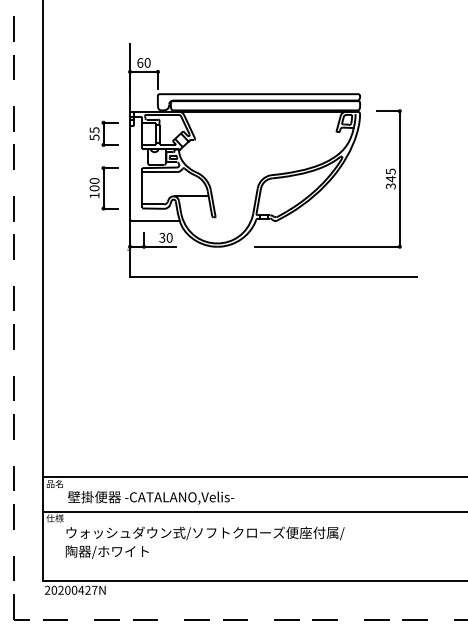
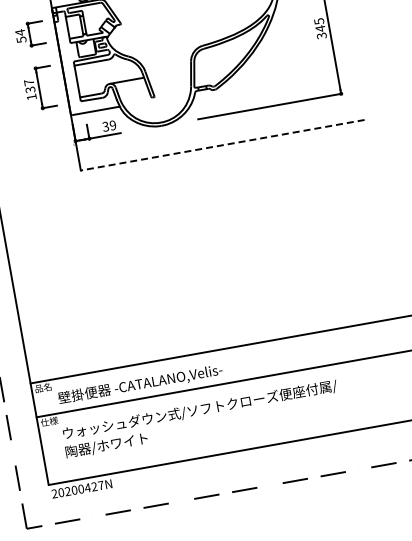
text: (94, 130) -> (20, 32), 55 -> 54
text: (94, 184) -> (29, 86), 100 -> 137
text: (169, 237) -> (112, 125), 30 -> 39
line: (273, 276) -> (222, 145), solid -> dashed

